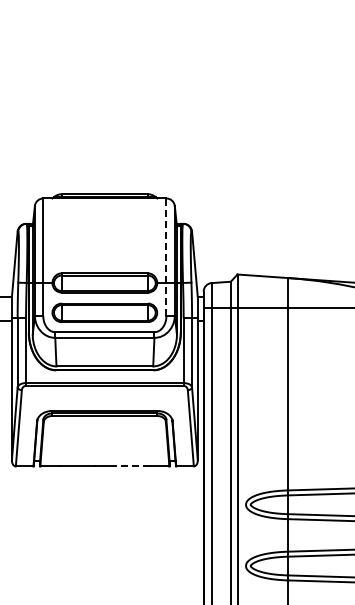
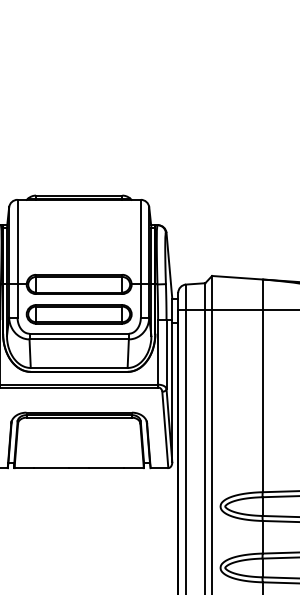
line: (166, 257) -> (140, 258), dashed -> solid
line: (132, 466) -> (106, 468), dashed -> solid

